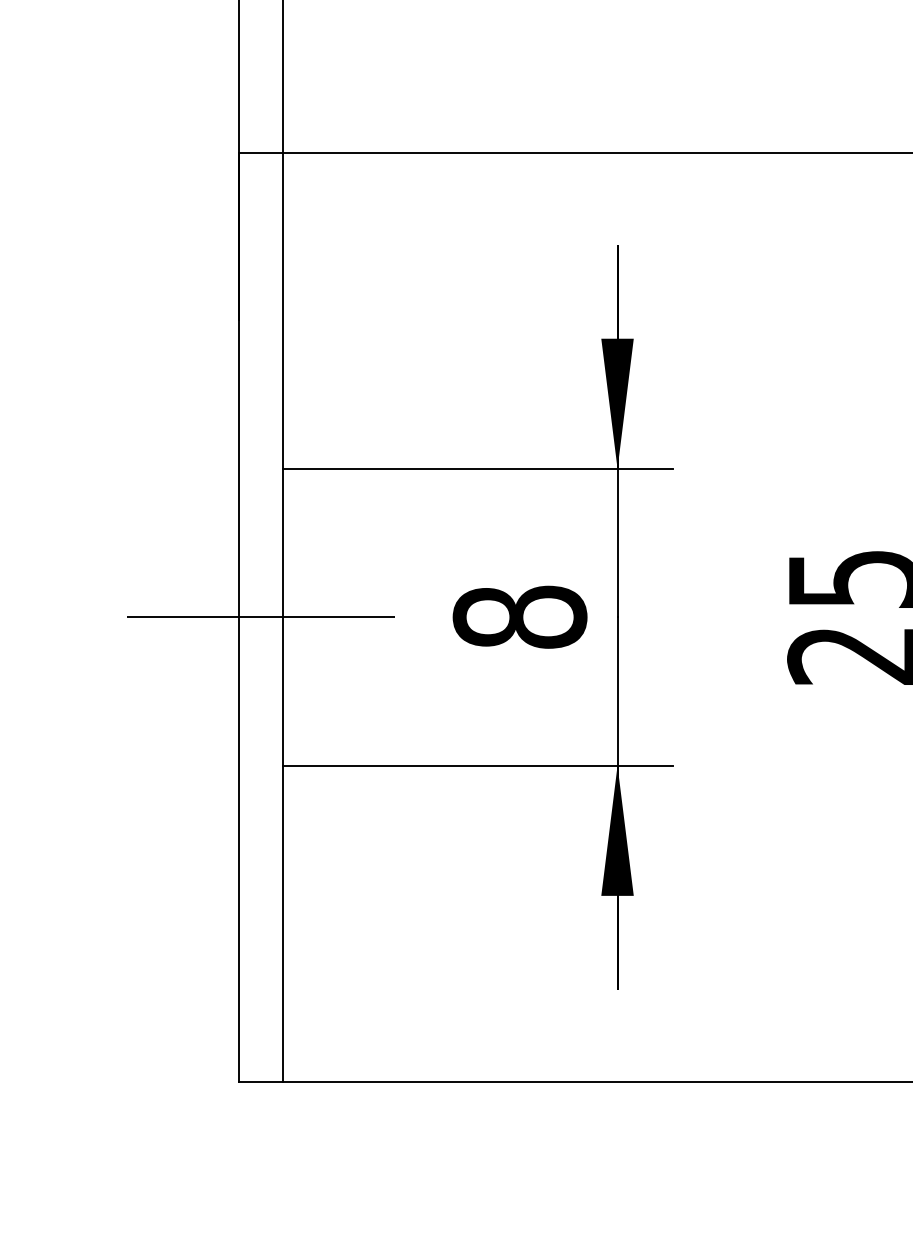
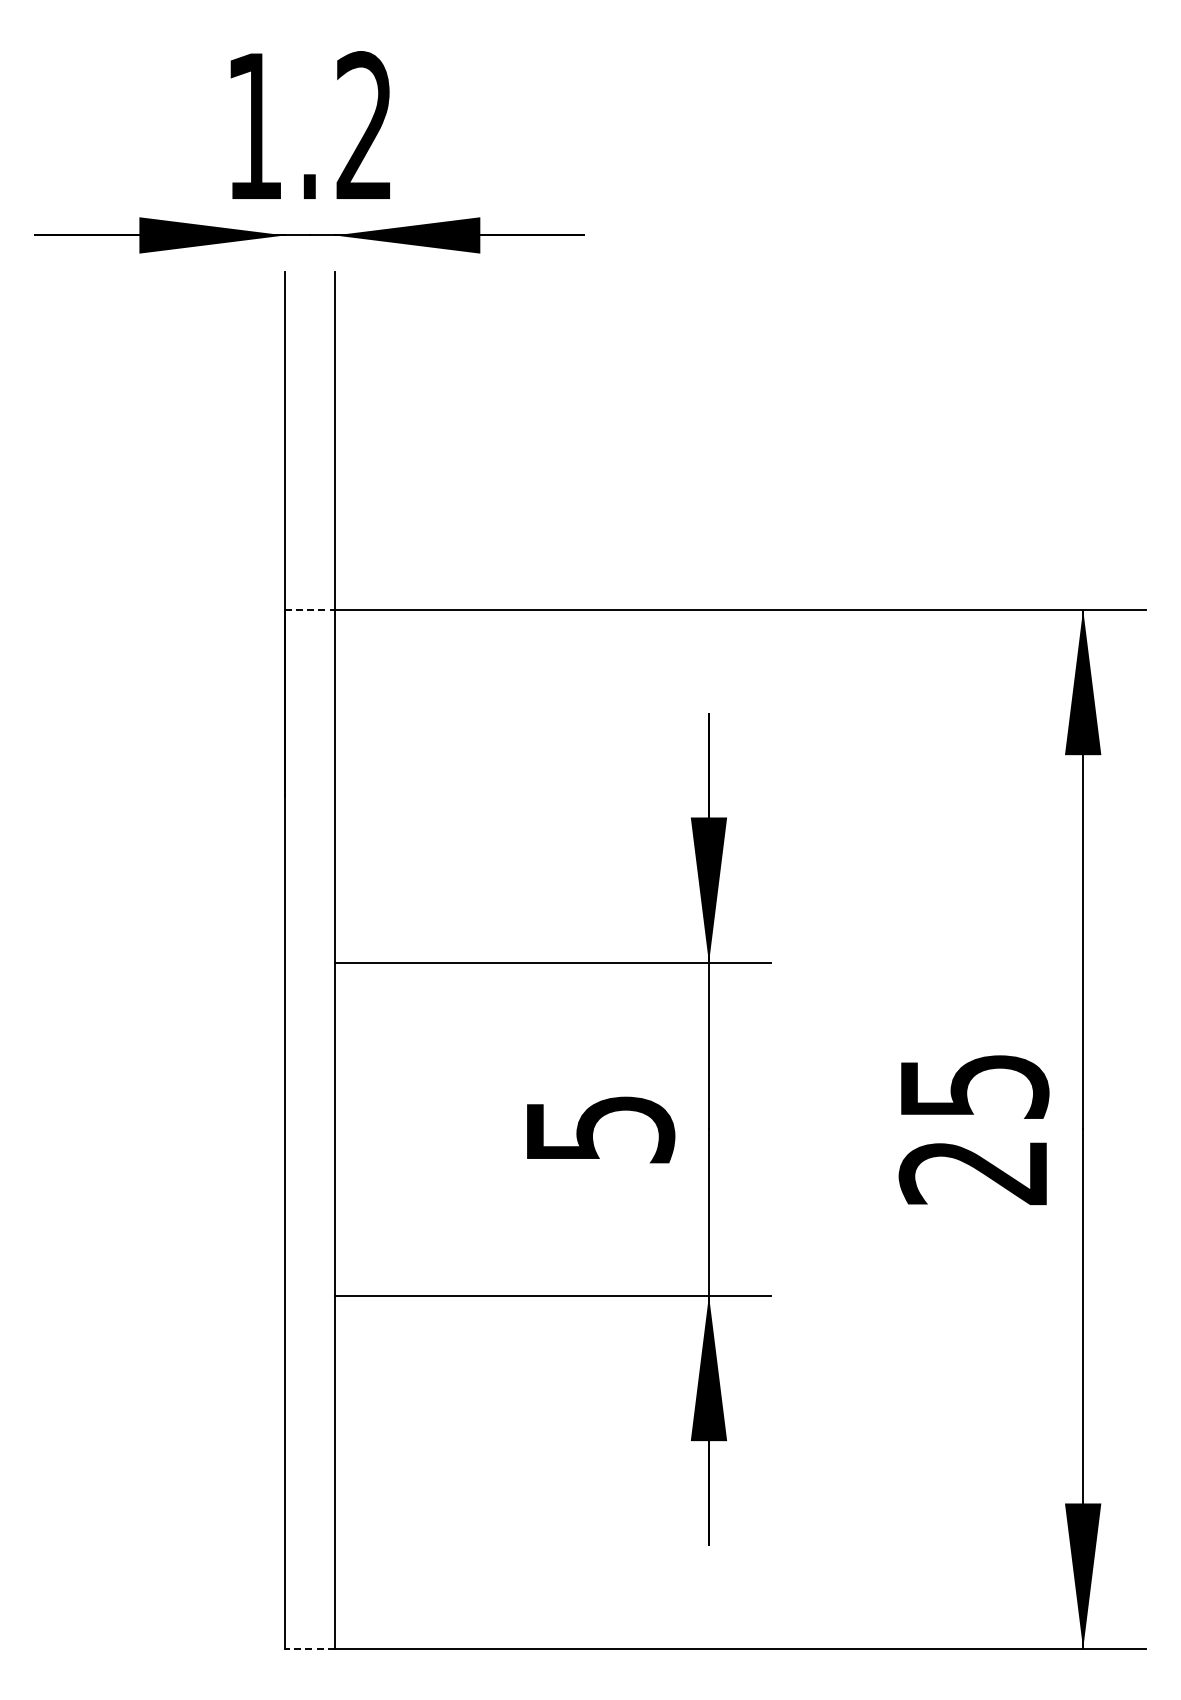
line: (260, 152) -> (309, 609), solid -> dashed
line: (260, 617) -> (309, 1129), removed
text: (519, 617) -> (599, 1129), 8 -> 5
line: (260, 1082) -> (309, 1649), solid -> dashed

